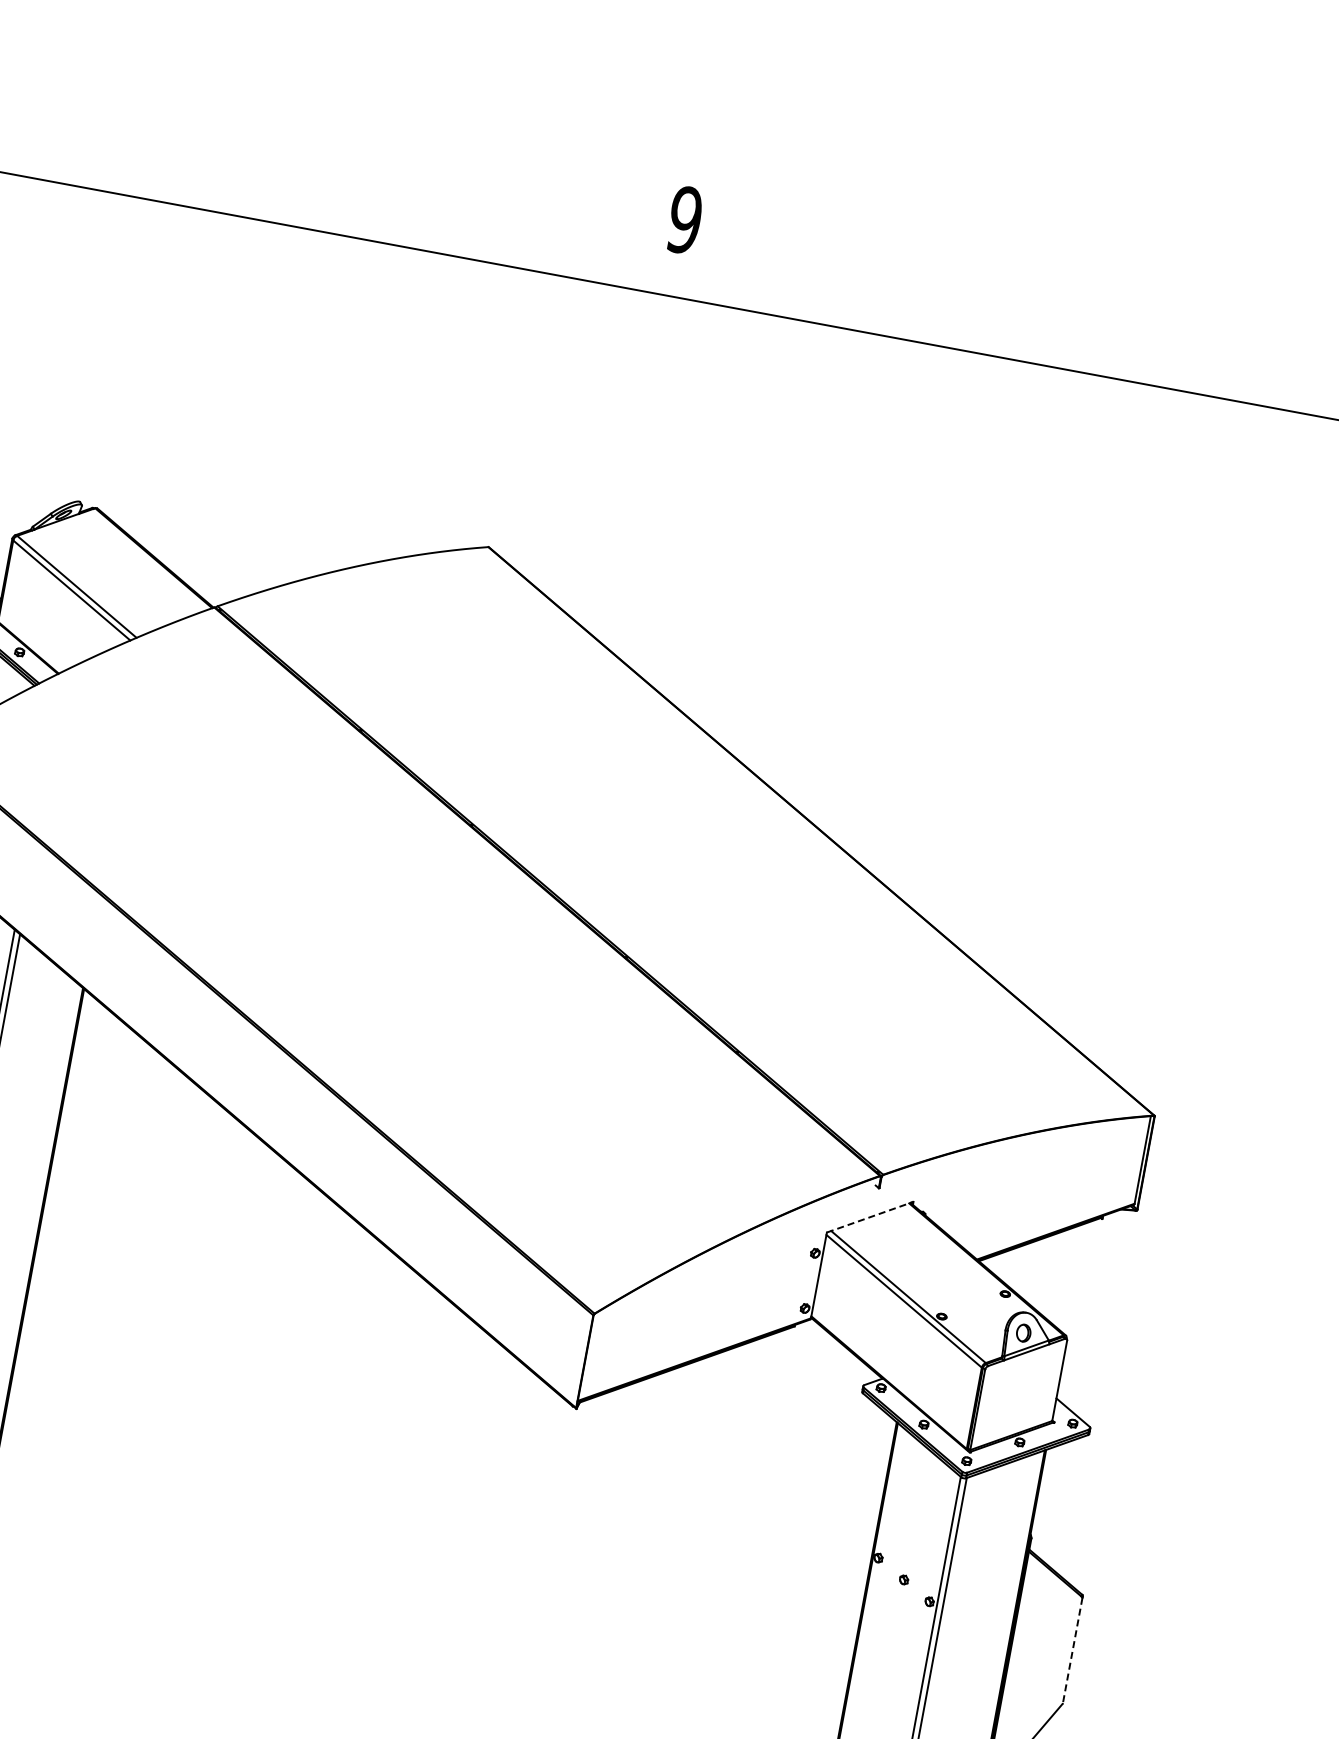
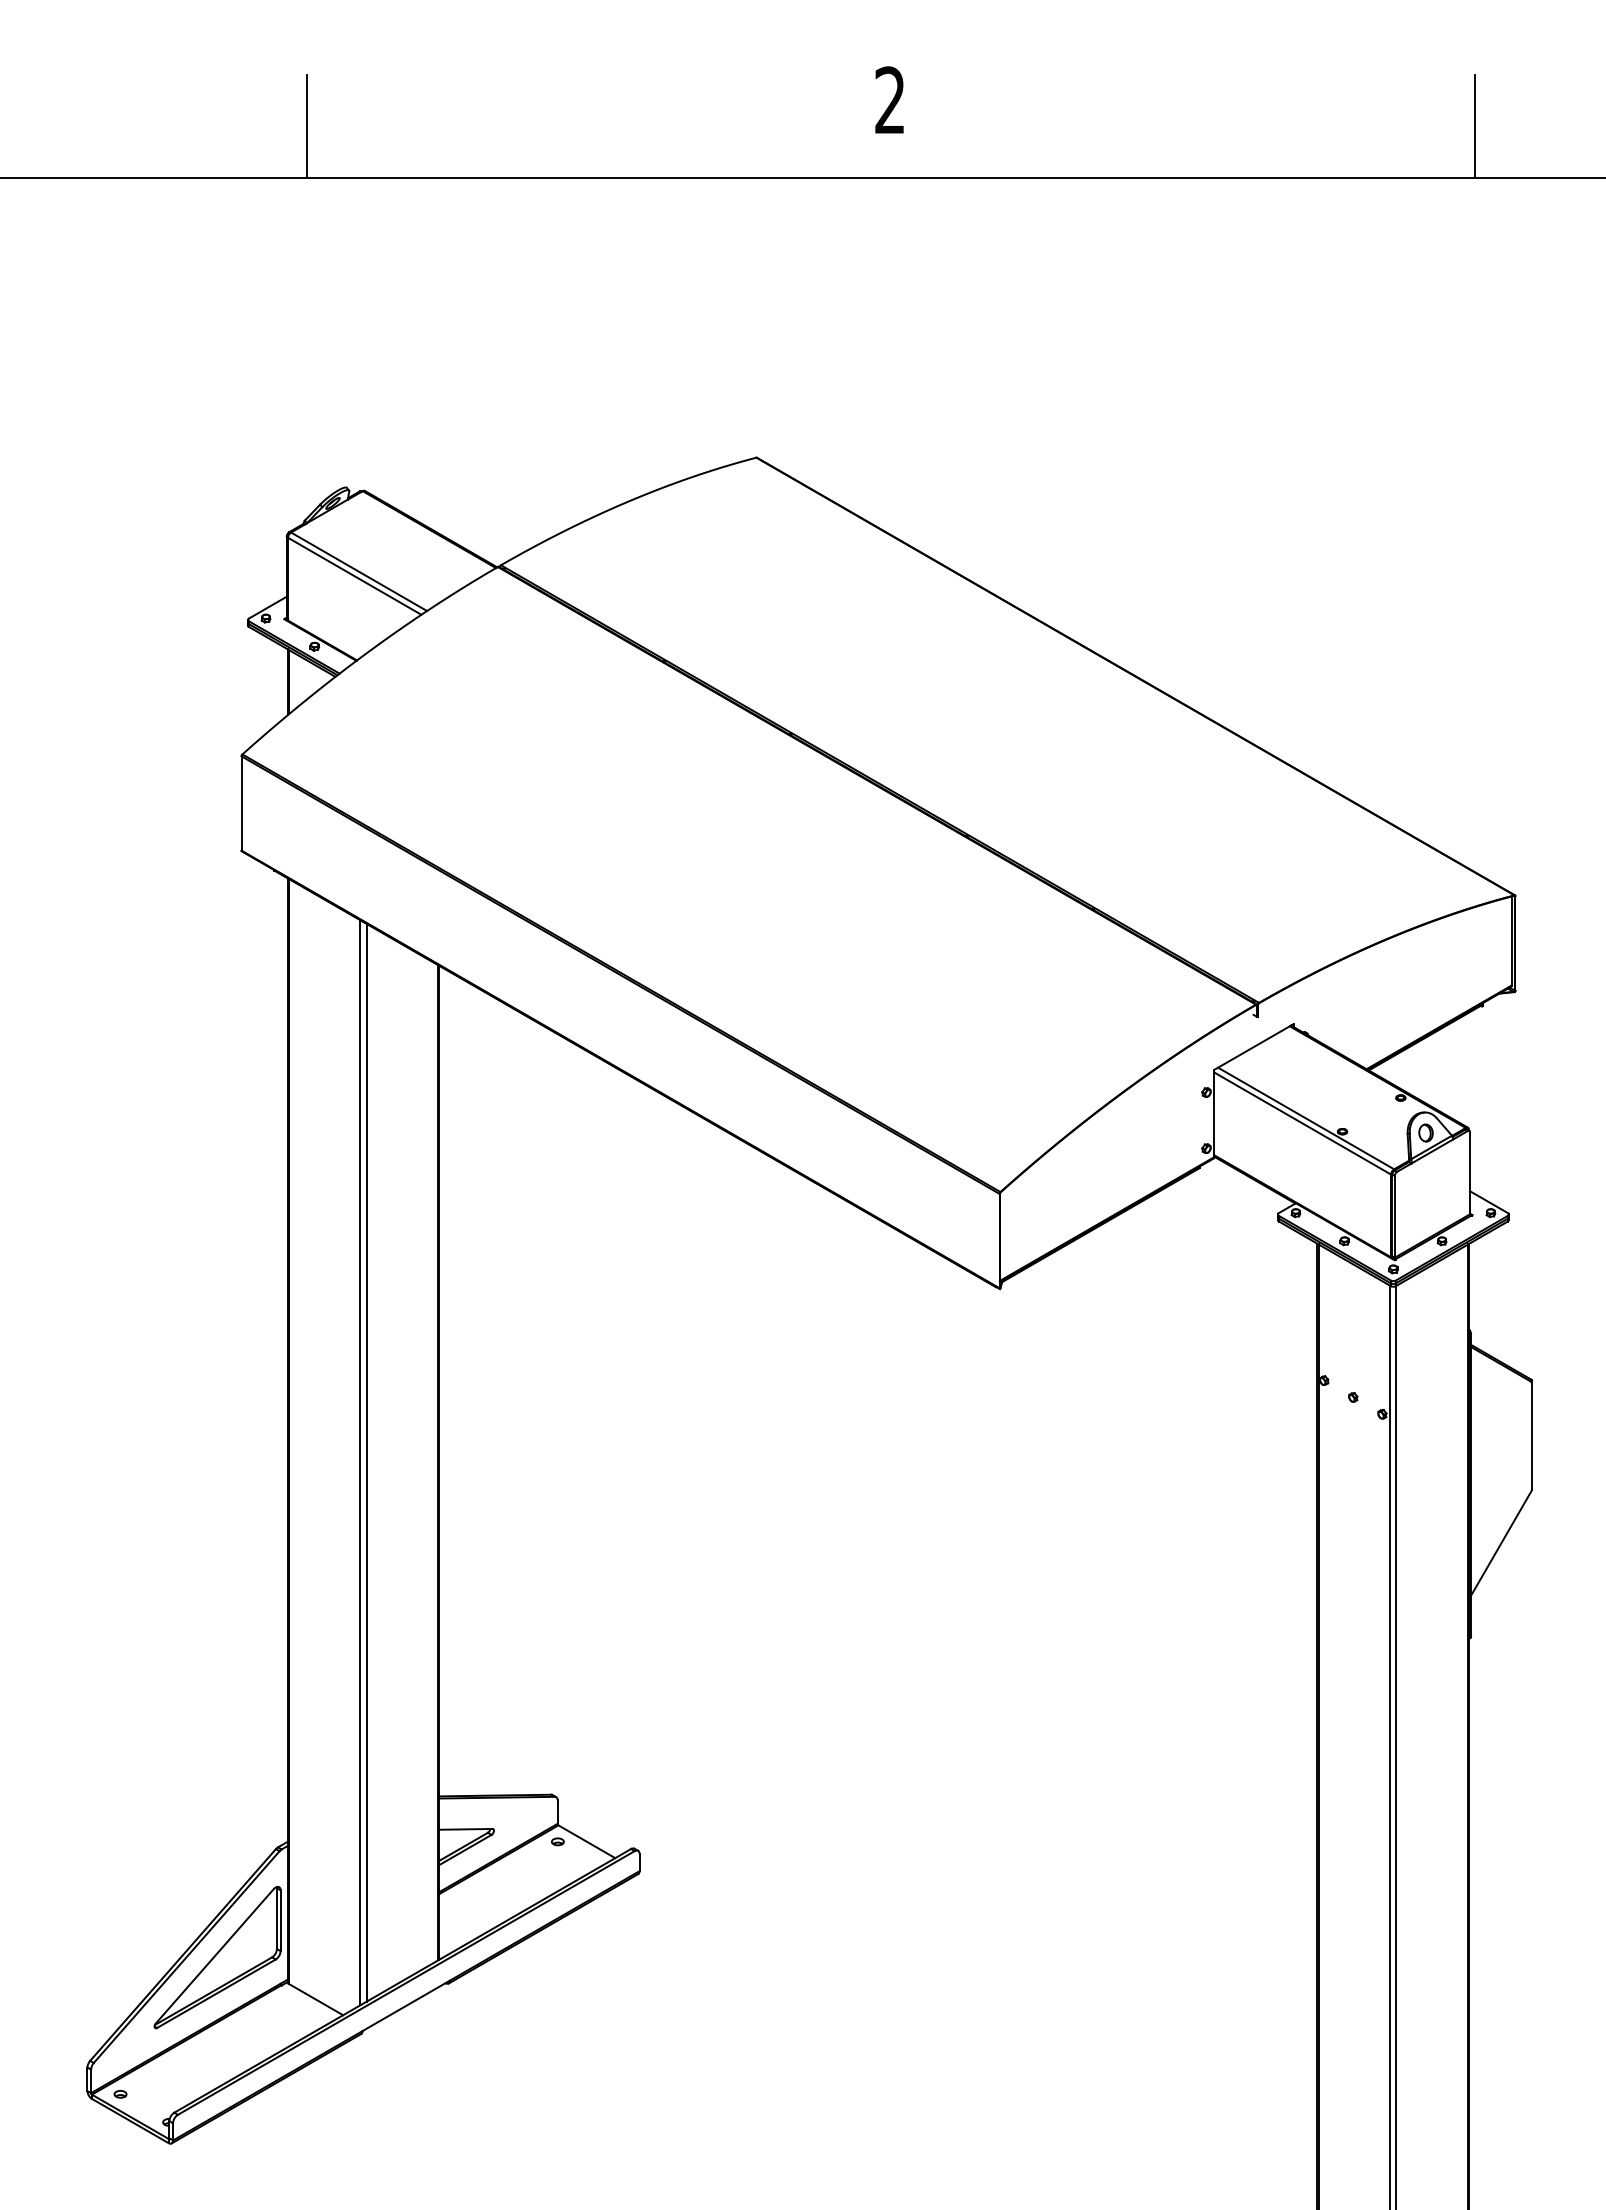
line: (106, 138) -> (306, 125), added
text: (684, 220) -> (889, 100), 9 -> 2
line: (1255, 351) -> (1475, 125), added
line: (869, 1217) -> (1253, 1047), dashed -> solid
line: (1073, 1650) -> (1532, 1436), dashed -> solid

